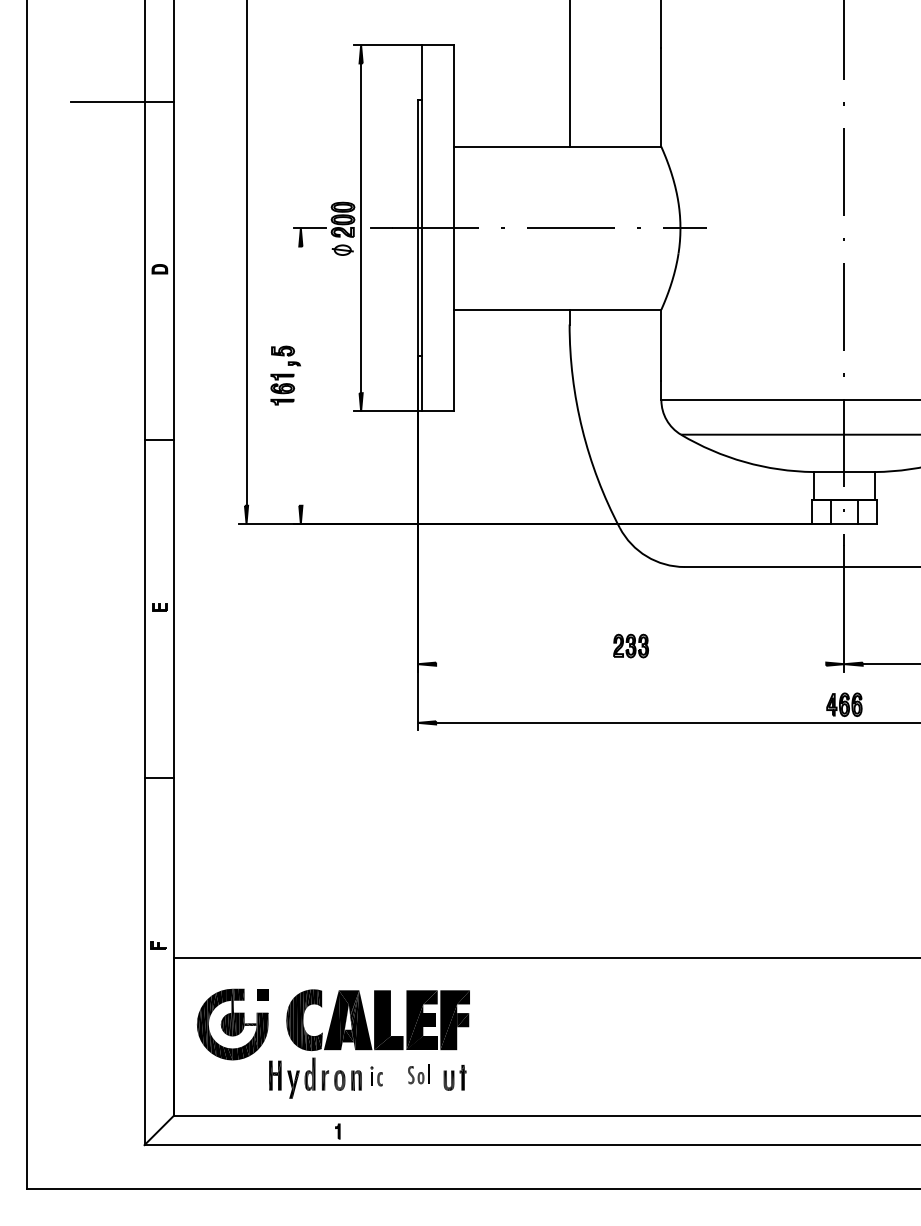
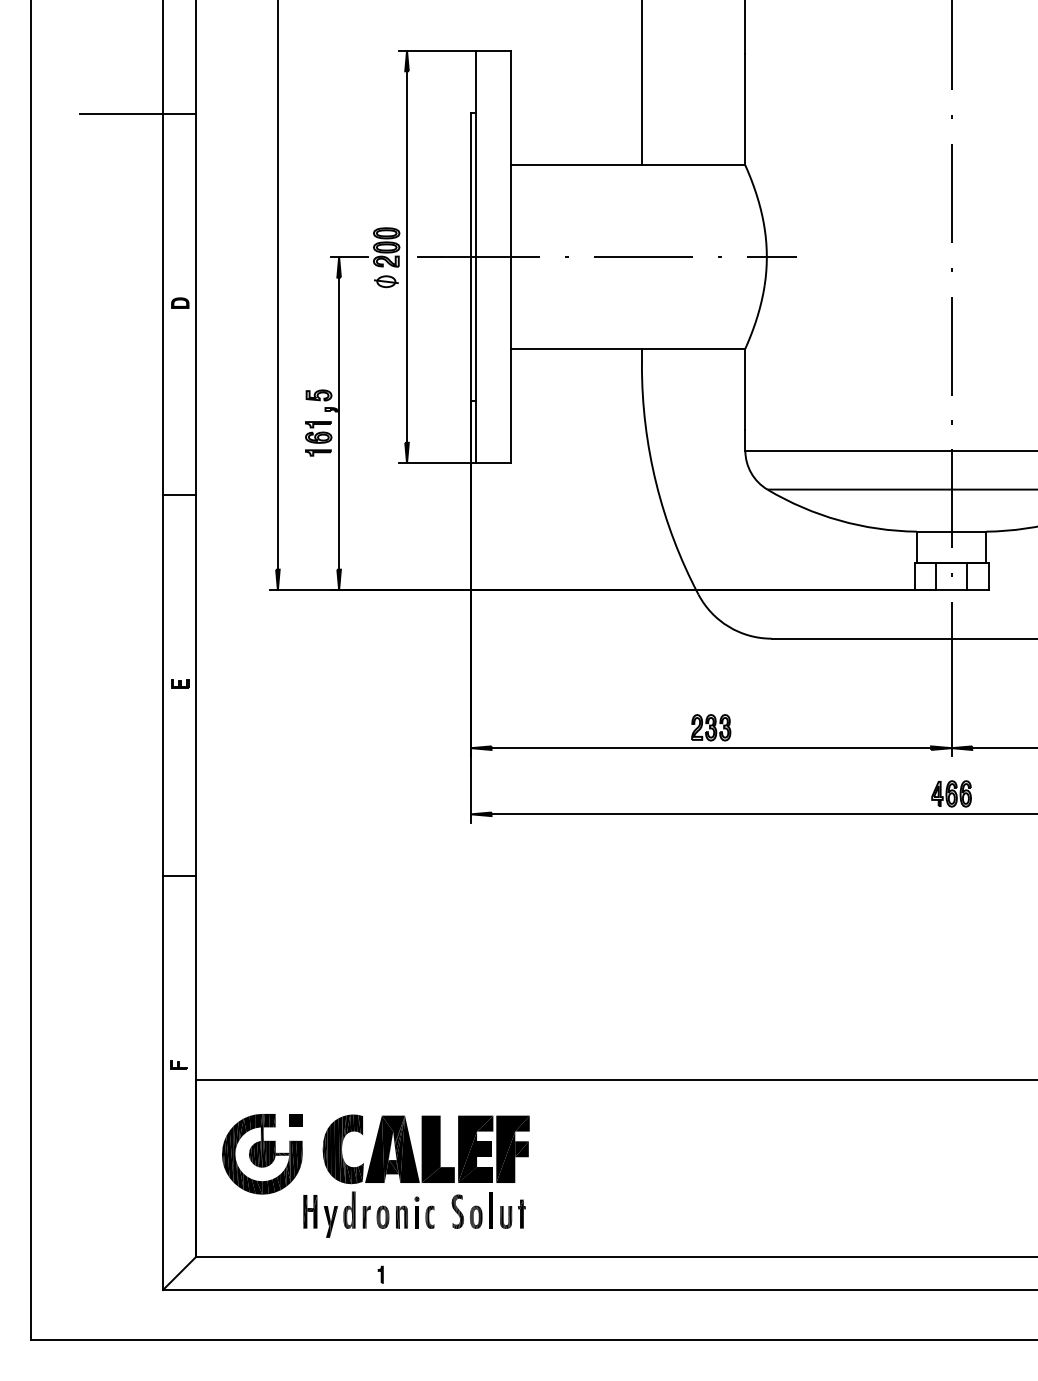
line: (301, 376) -> (339, 423), added
line: (631, 664) -> (711, 748), added
part: (418, 1074) -> (471, 1210), size x1.67
part: (376, 1076) -> (424, 1212), size x1.43

